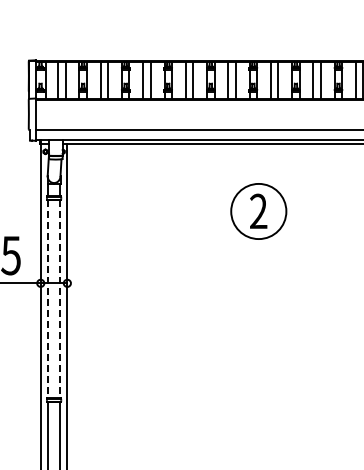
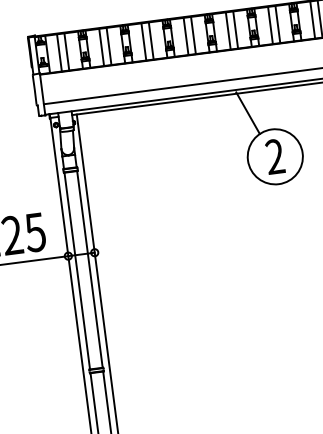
line: (237, 164) -> (248, 112), added
line: (47, 299) -> (77, 271), dashed -> solid
line: (60, 299) -> (90, 269), dashed -> solid

